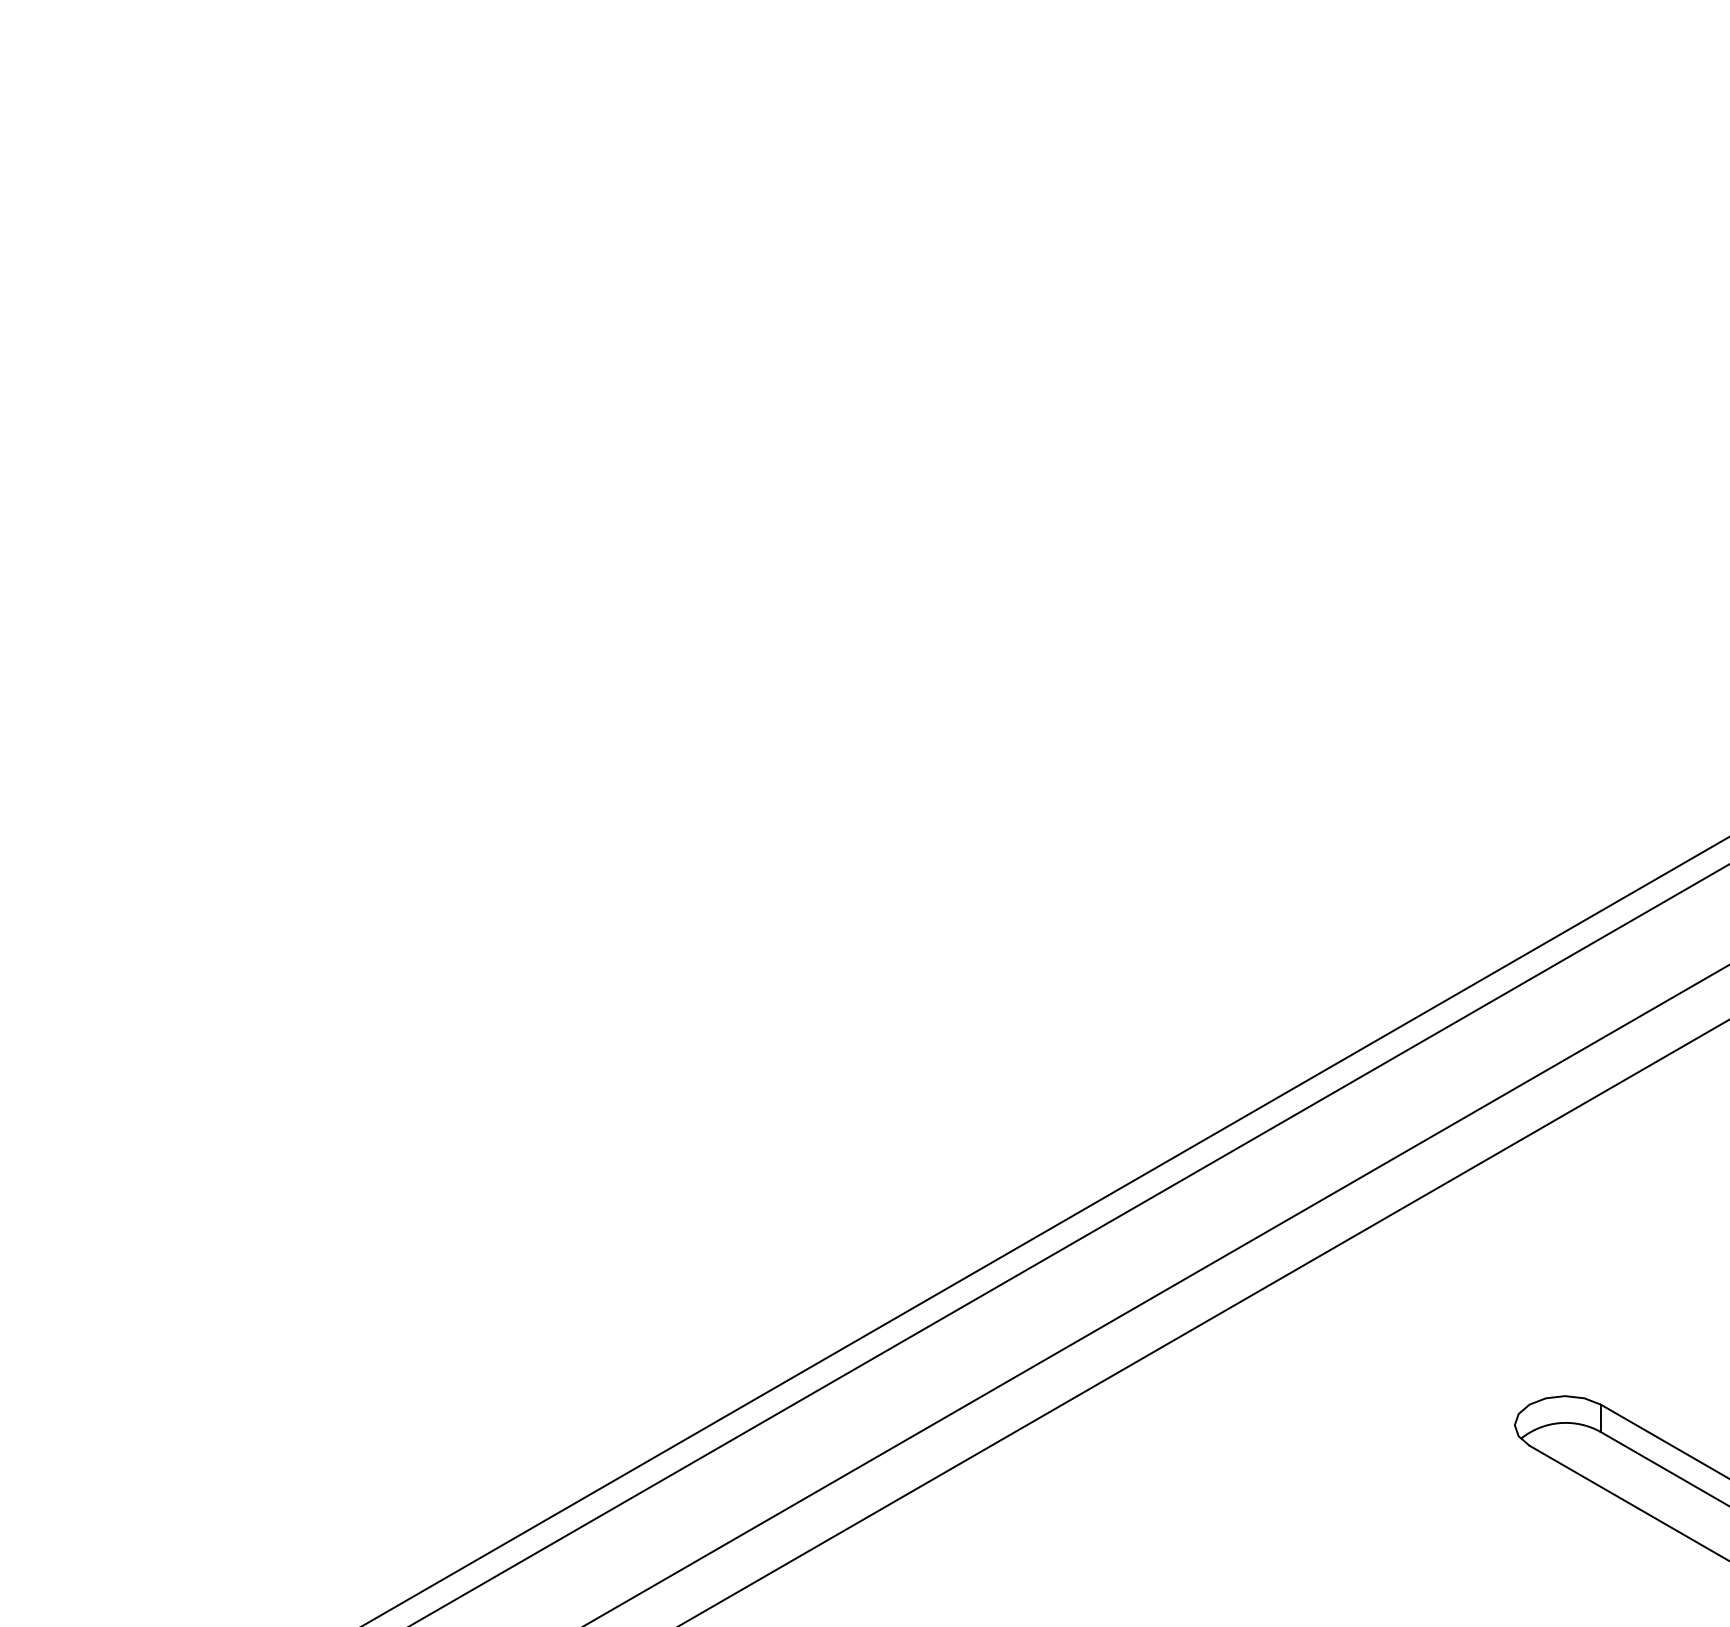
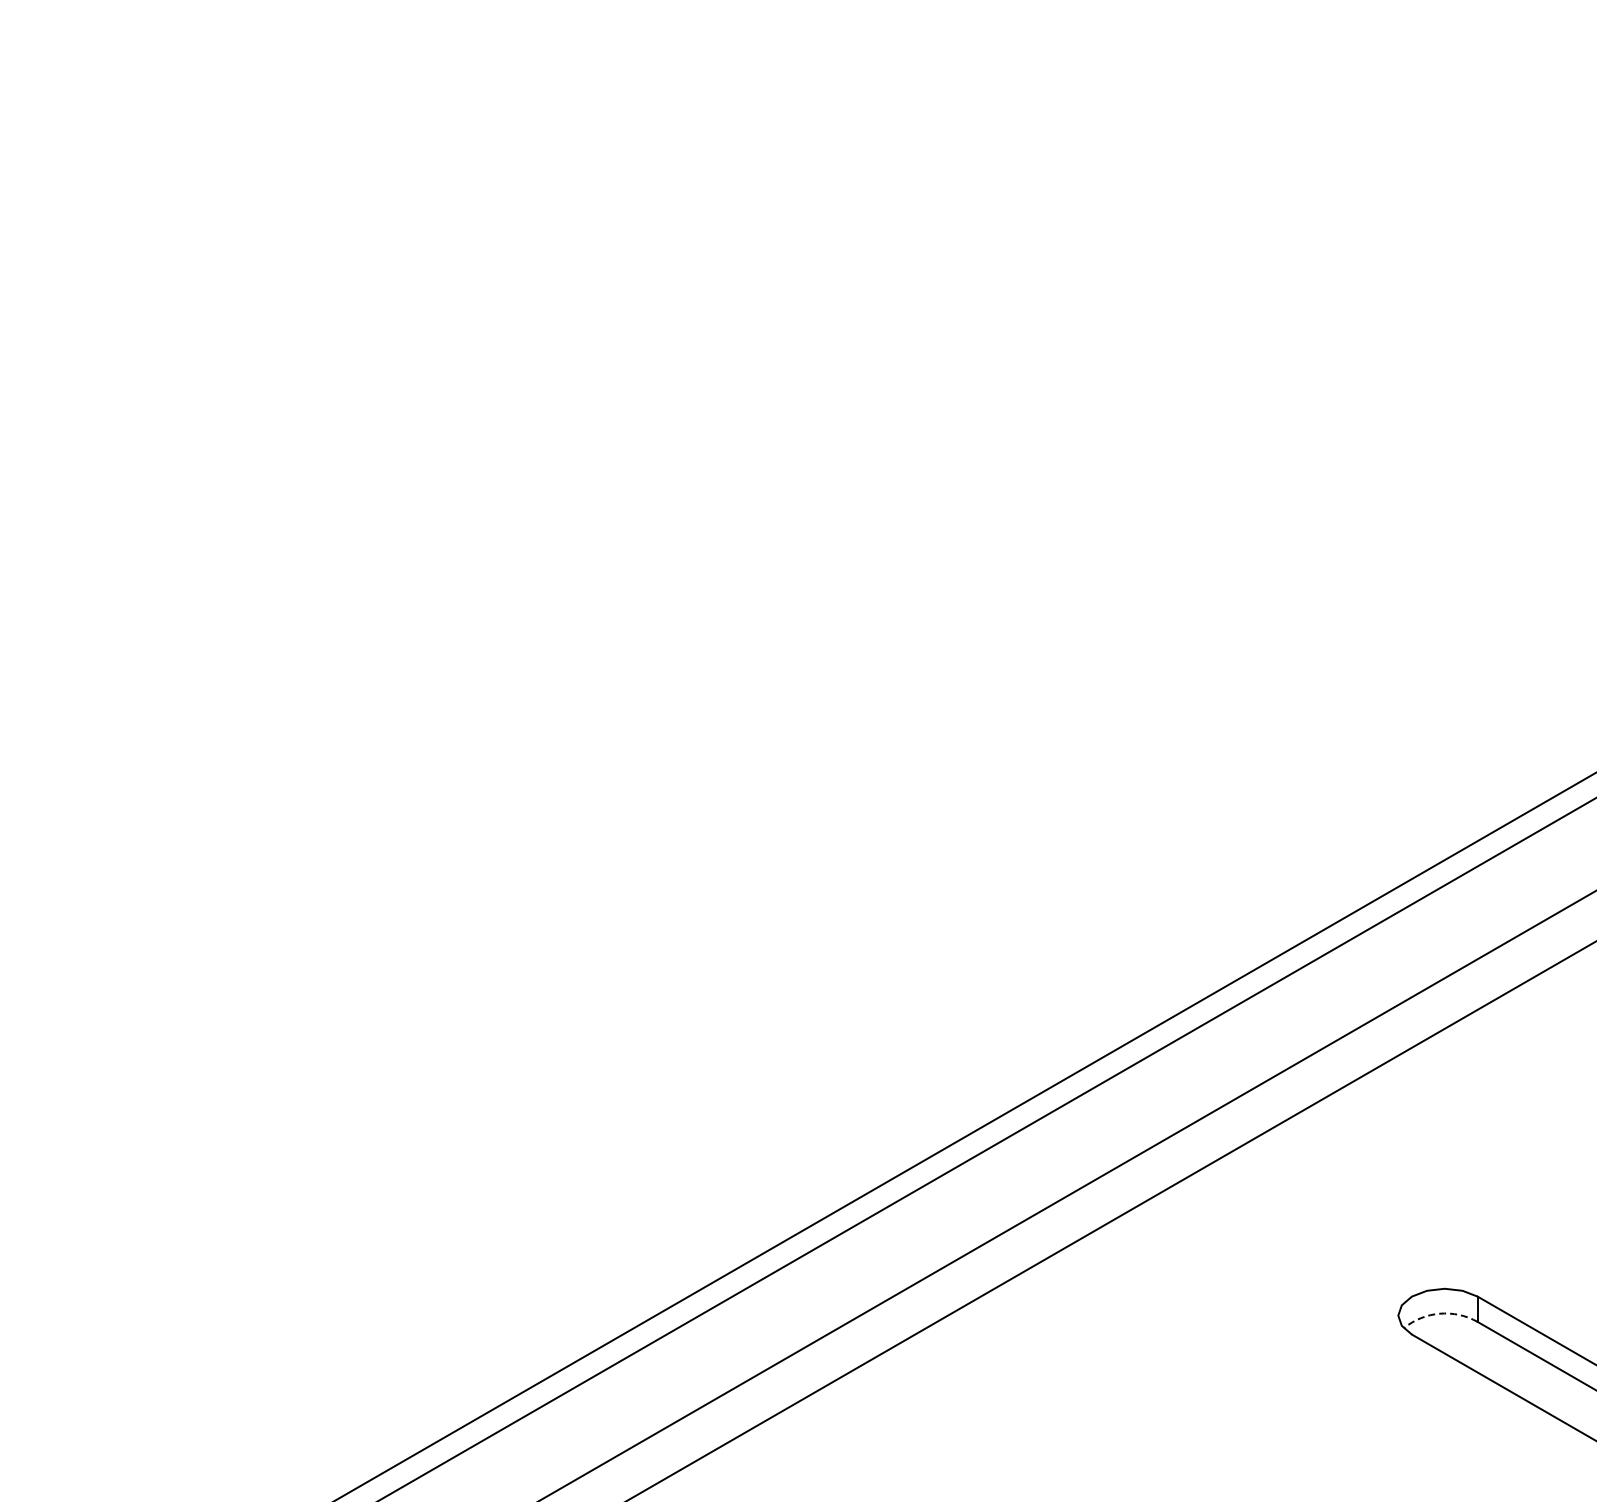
arc: (1559, 1422) -> (1439, 1313), solid -> dashed

